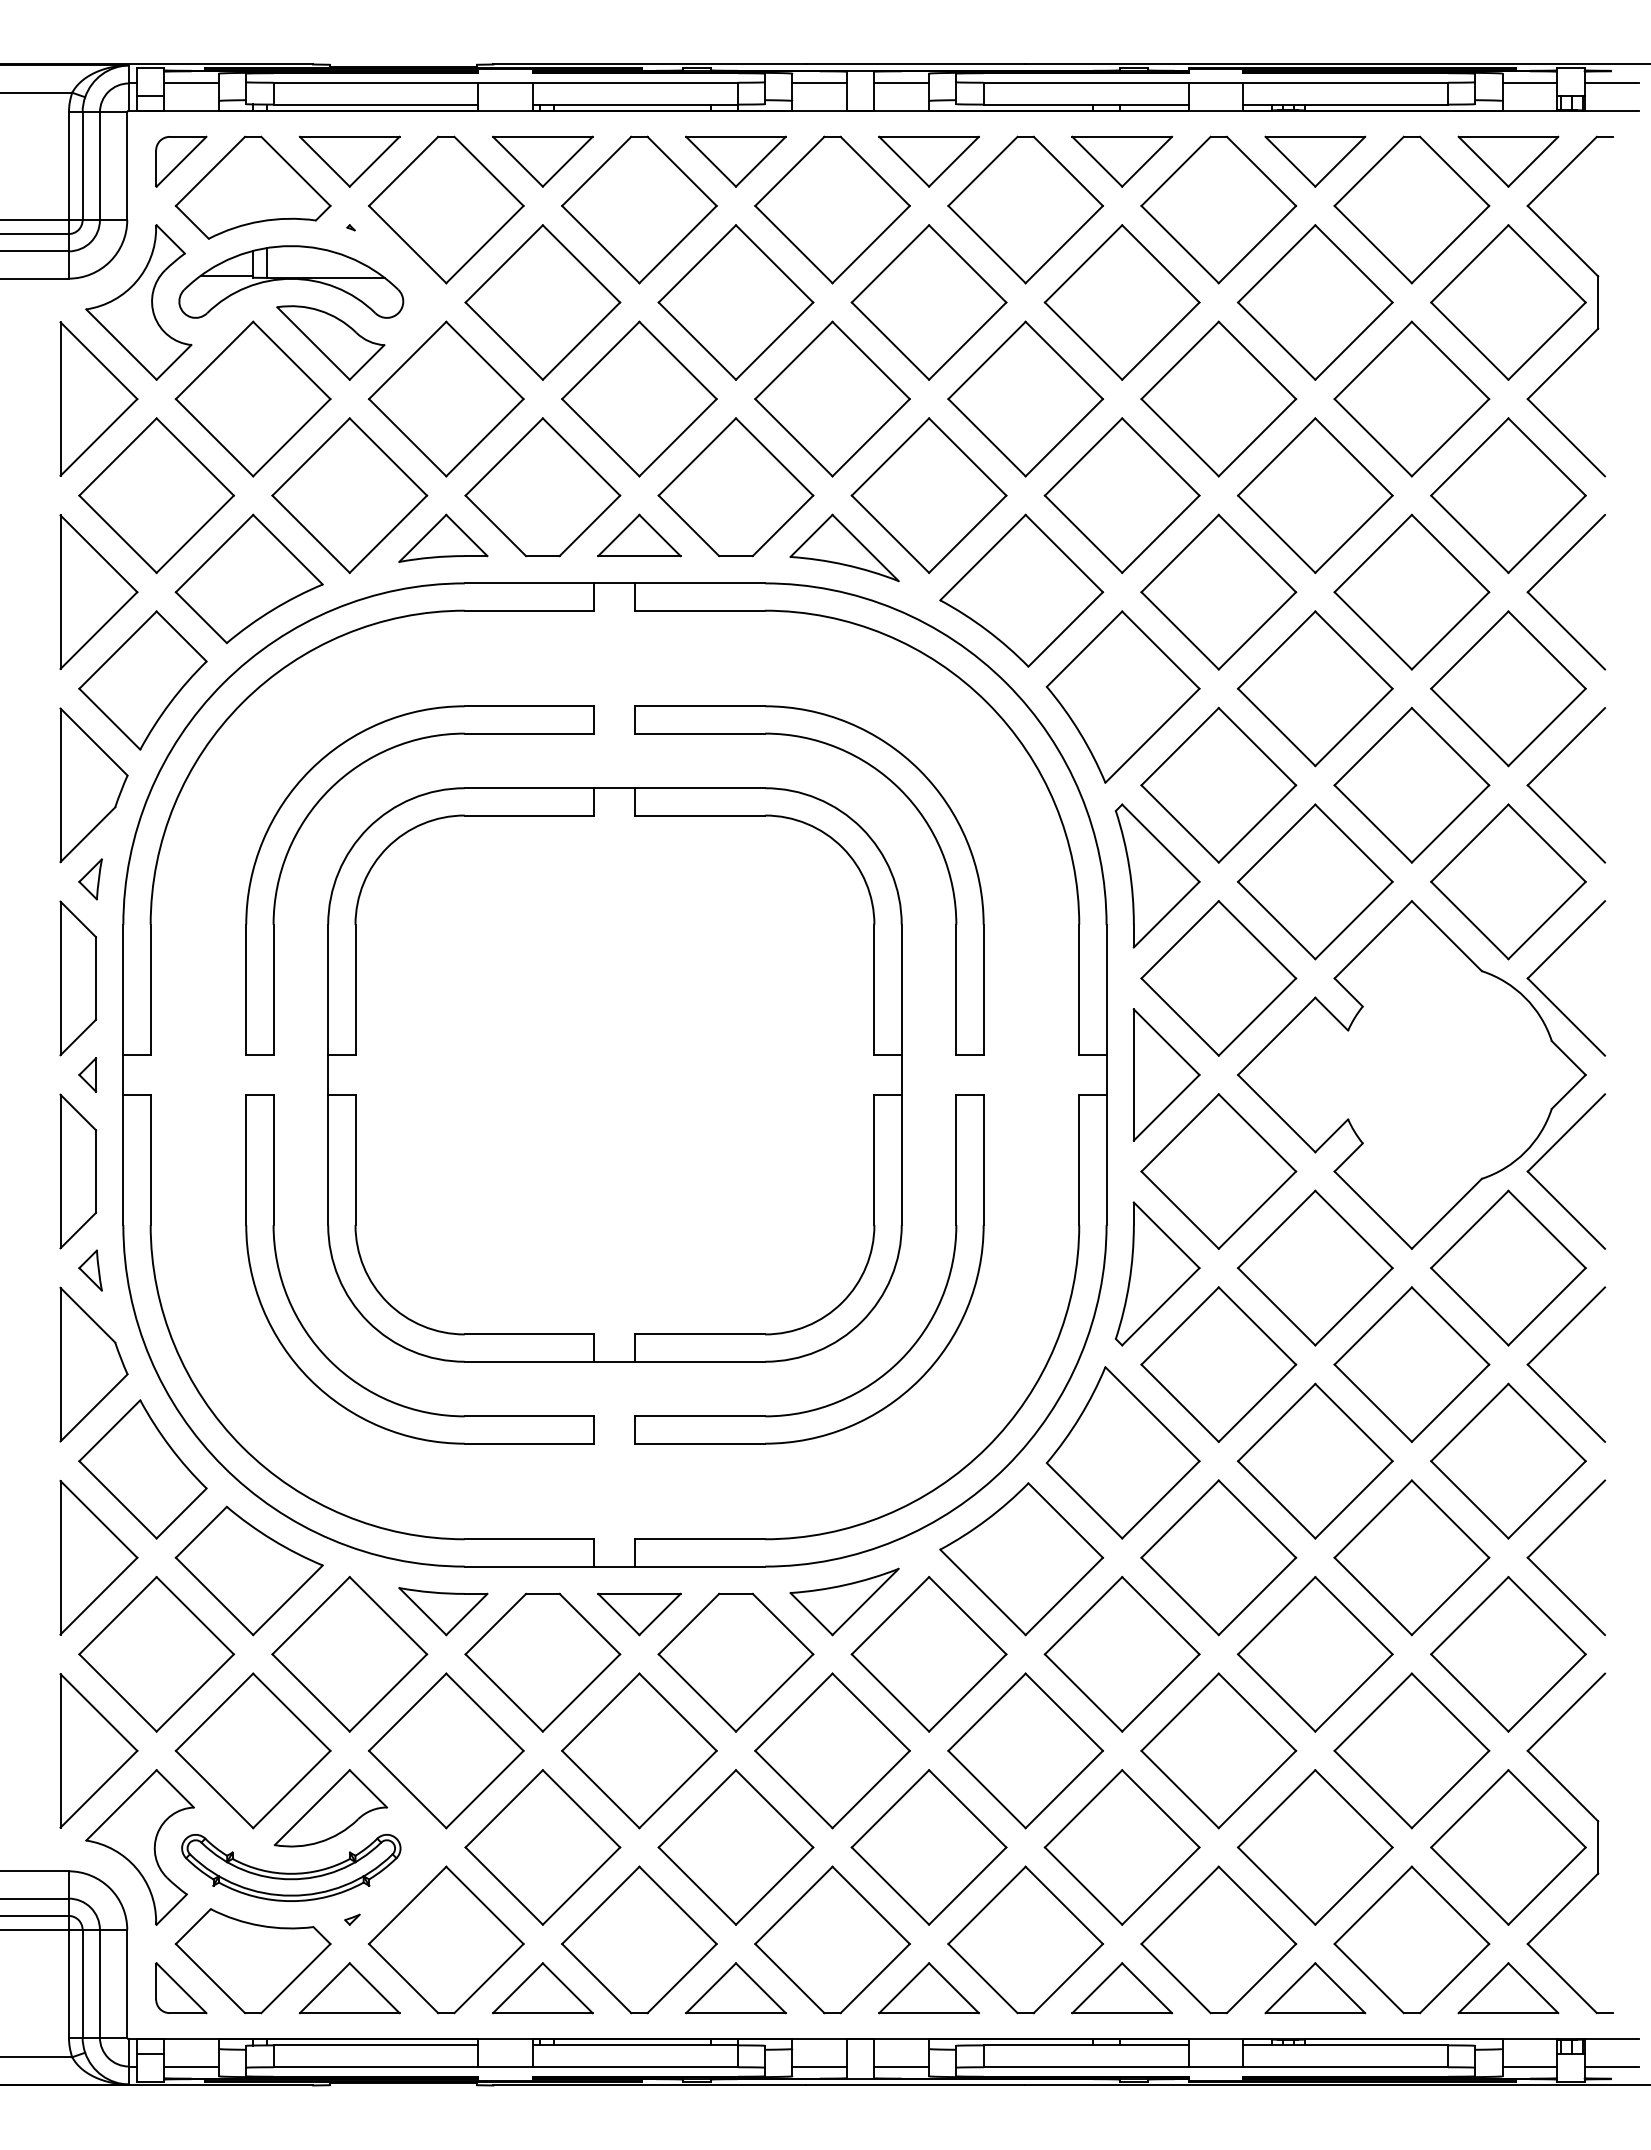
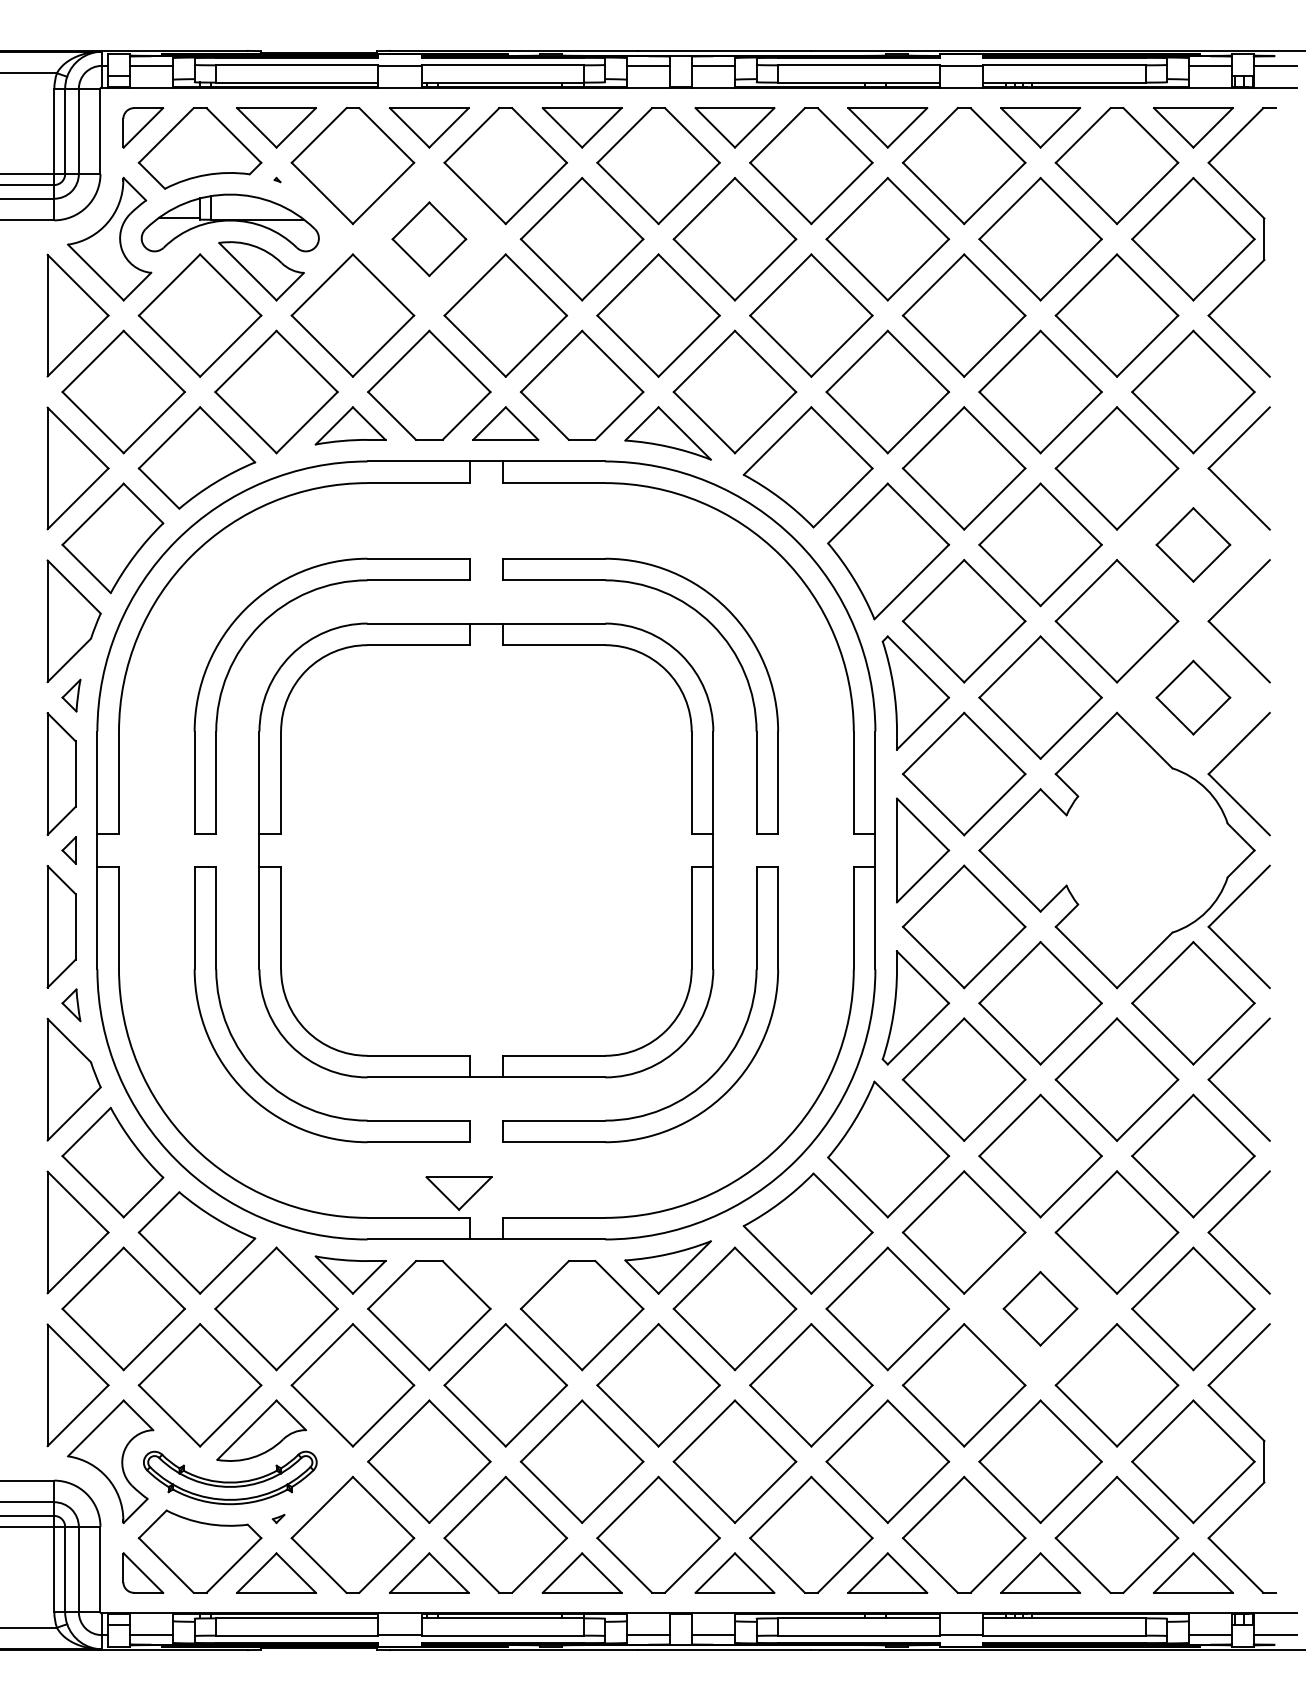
part: (542, 302) -> (429, 239), size x0.6
part: (1508, 688) -> (1193, 544), size x0.6
part: (1508, 881) -> (1193, 697), size x0.6
part: (639, 1614) -> (459, 1193), moved
part: (1314, 1653) -> (1039, 1308), size x0.6

